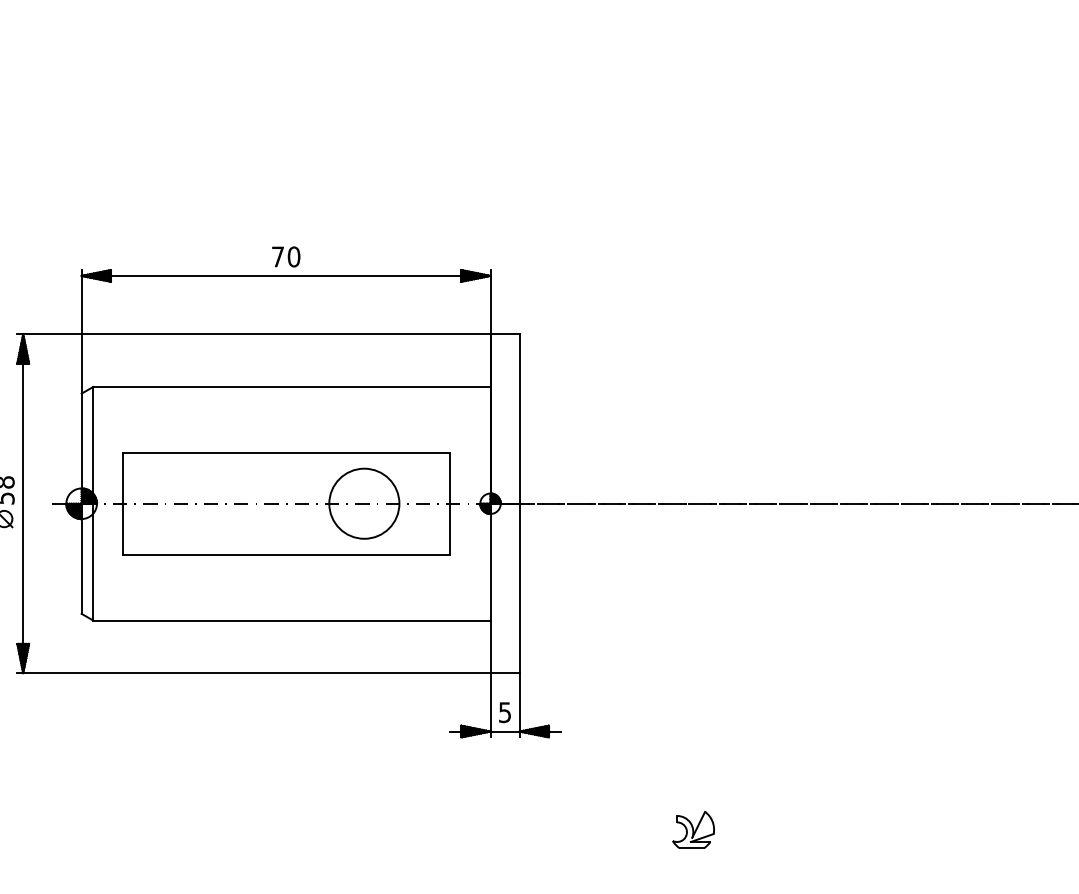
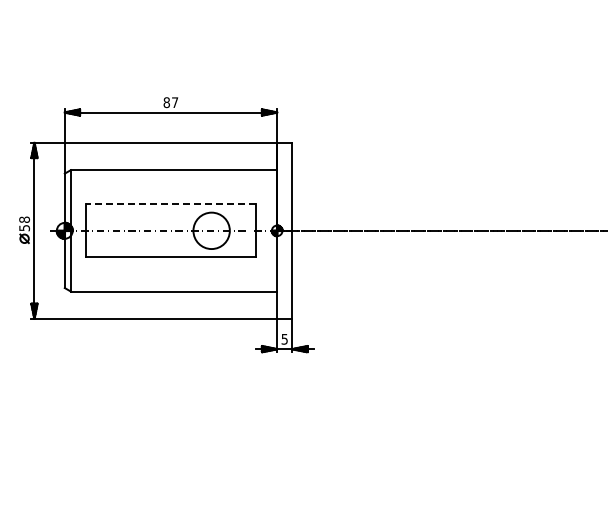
text: (285, 256) -> (170, 102), 70 -> 87
line: (285, 453) -> (170, 204), solid -> dashed
part: (693, 828) -> (382, 399), removed

